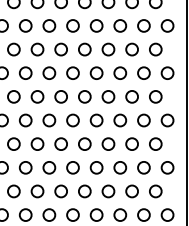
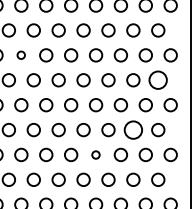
circle: (25, 72) -> (21, 54), size x0.6
circle: (155, 96) -> (157, 79), size x1.4
circle: (131, 143) -> (132, 129), size x1.4
circle: (96, 167) -> (95, 154), size x0.6

